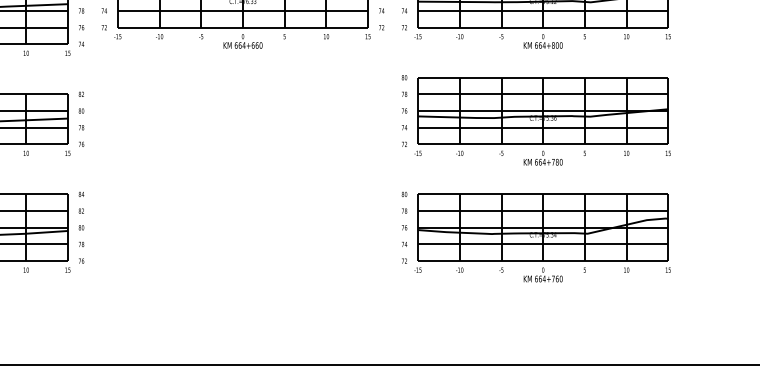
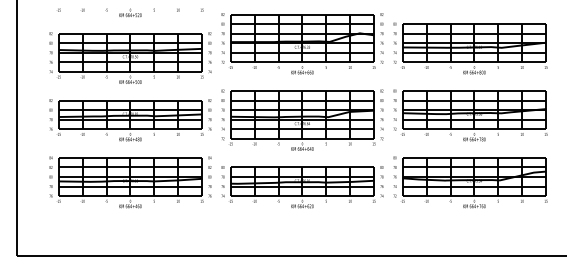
part: (243, 127) -> (302, 119), added
part: (243, 246) -> (302, 187), added

